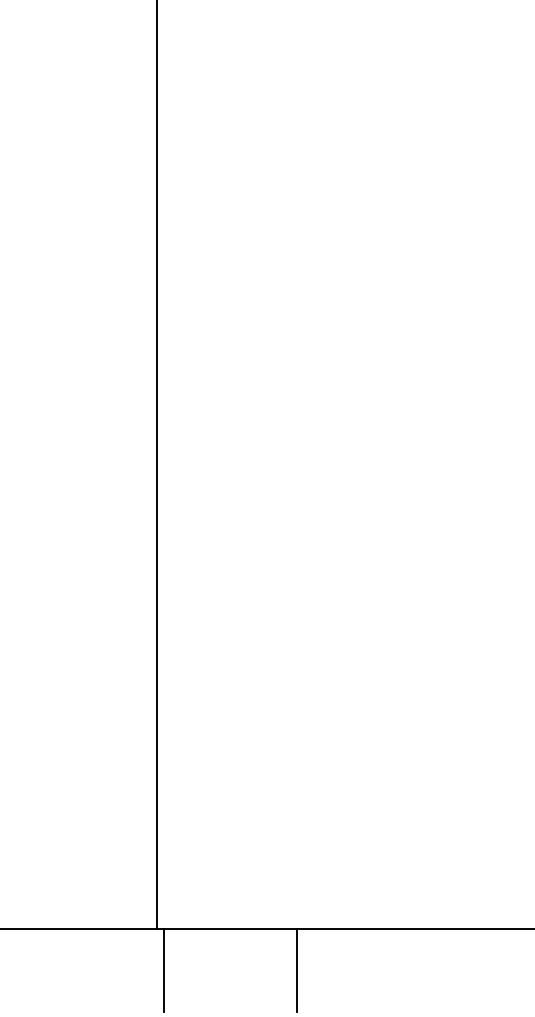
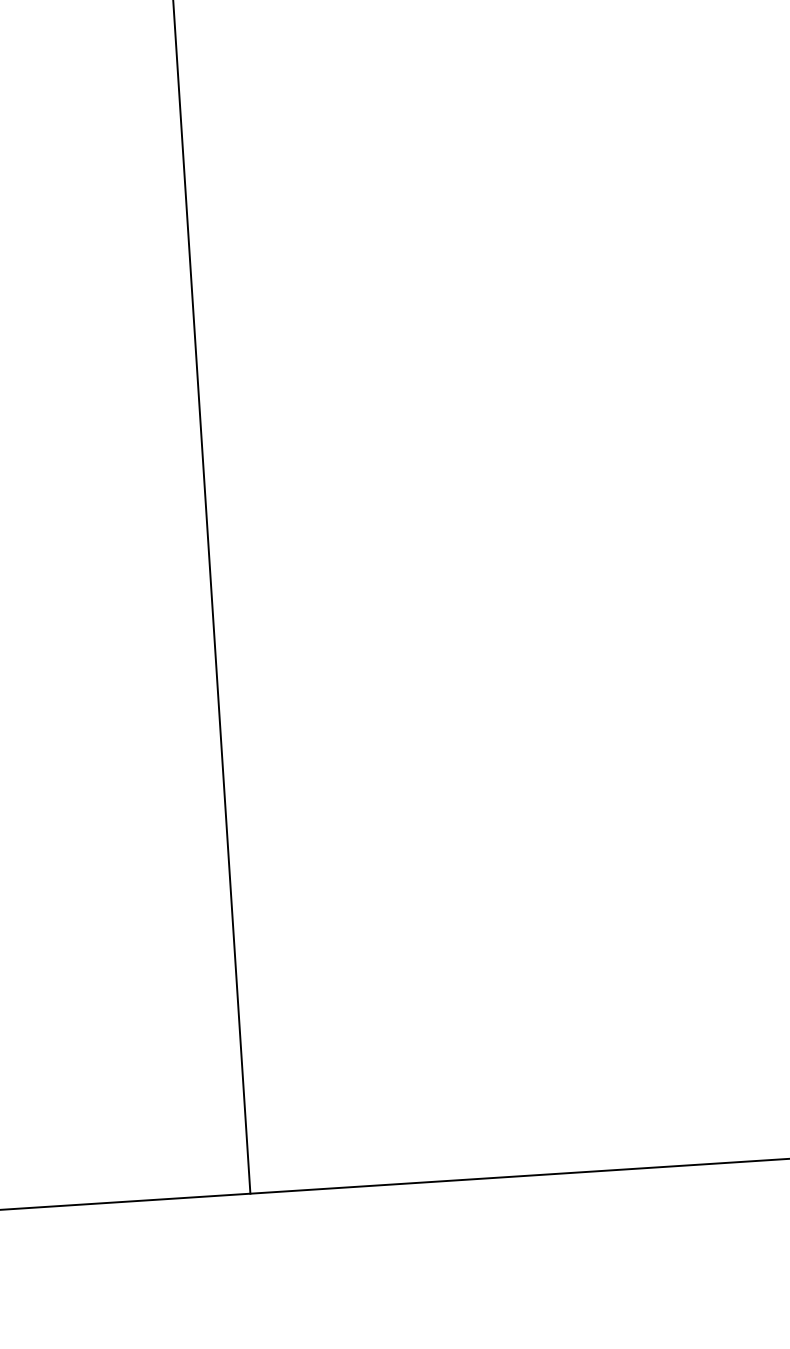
line: (164, 970) -> (266, 1257), removed
line: (297, 970) -> (473, 1244), removed

